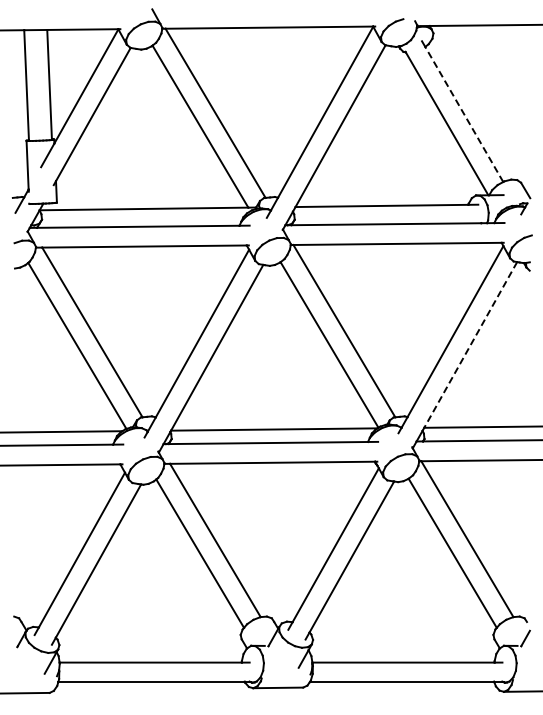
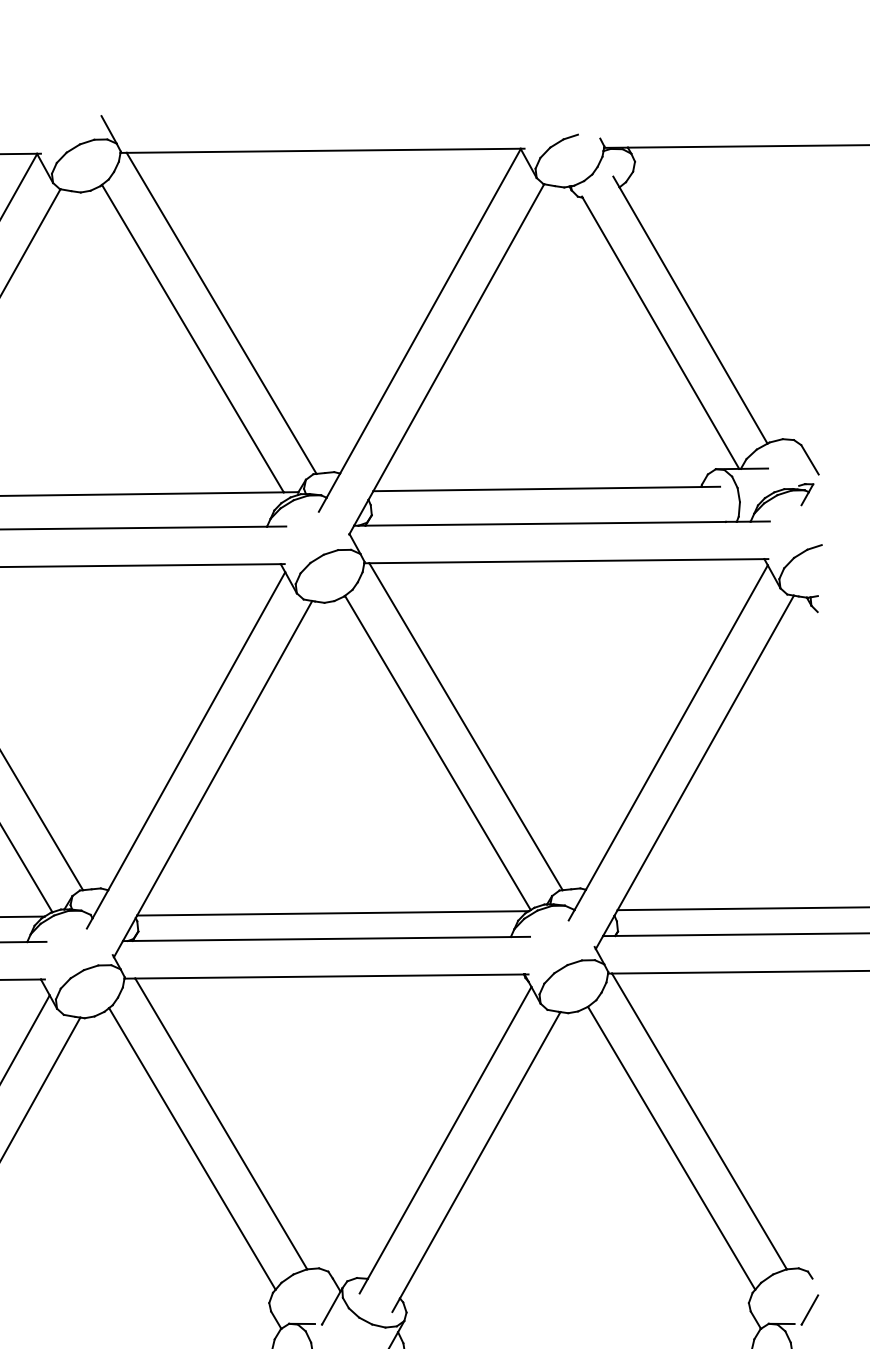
line: (464, 114) -> (693, 315), dashed -> solid
line: (470, 345) -> (705, 753), dashed -> solid

